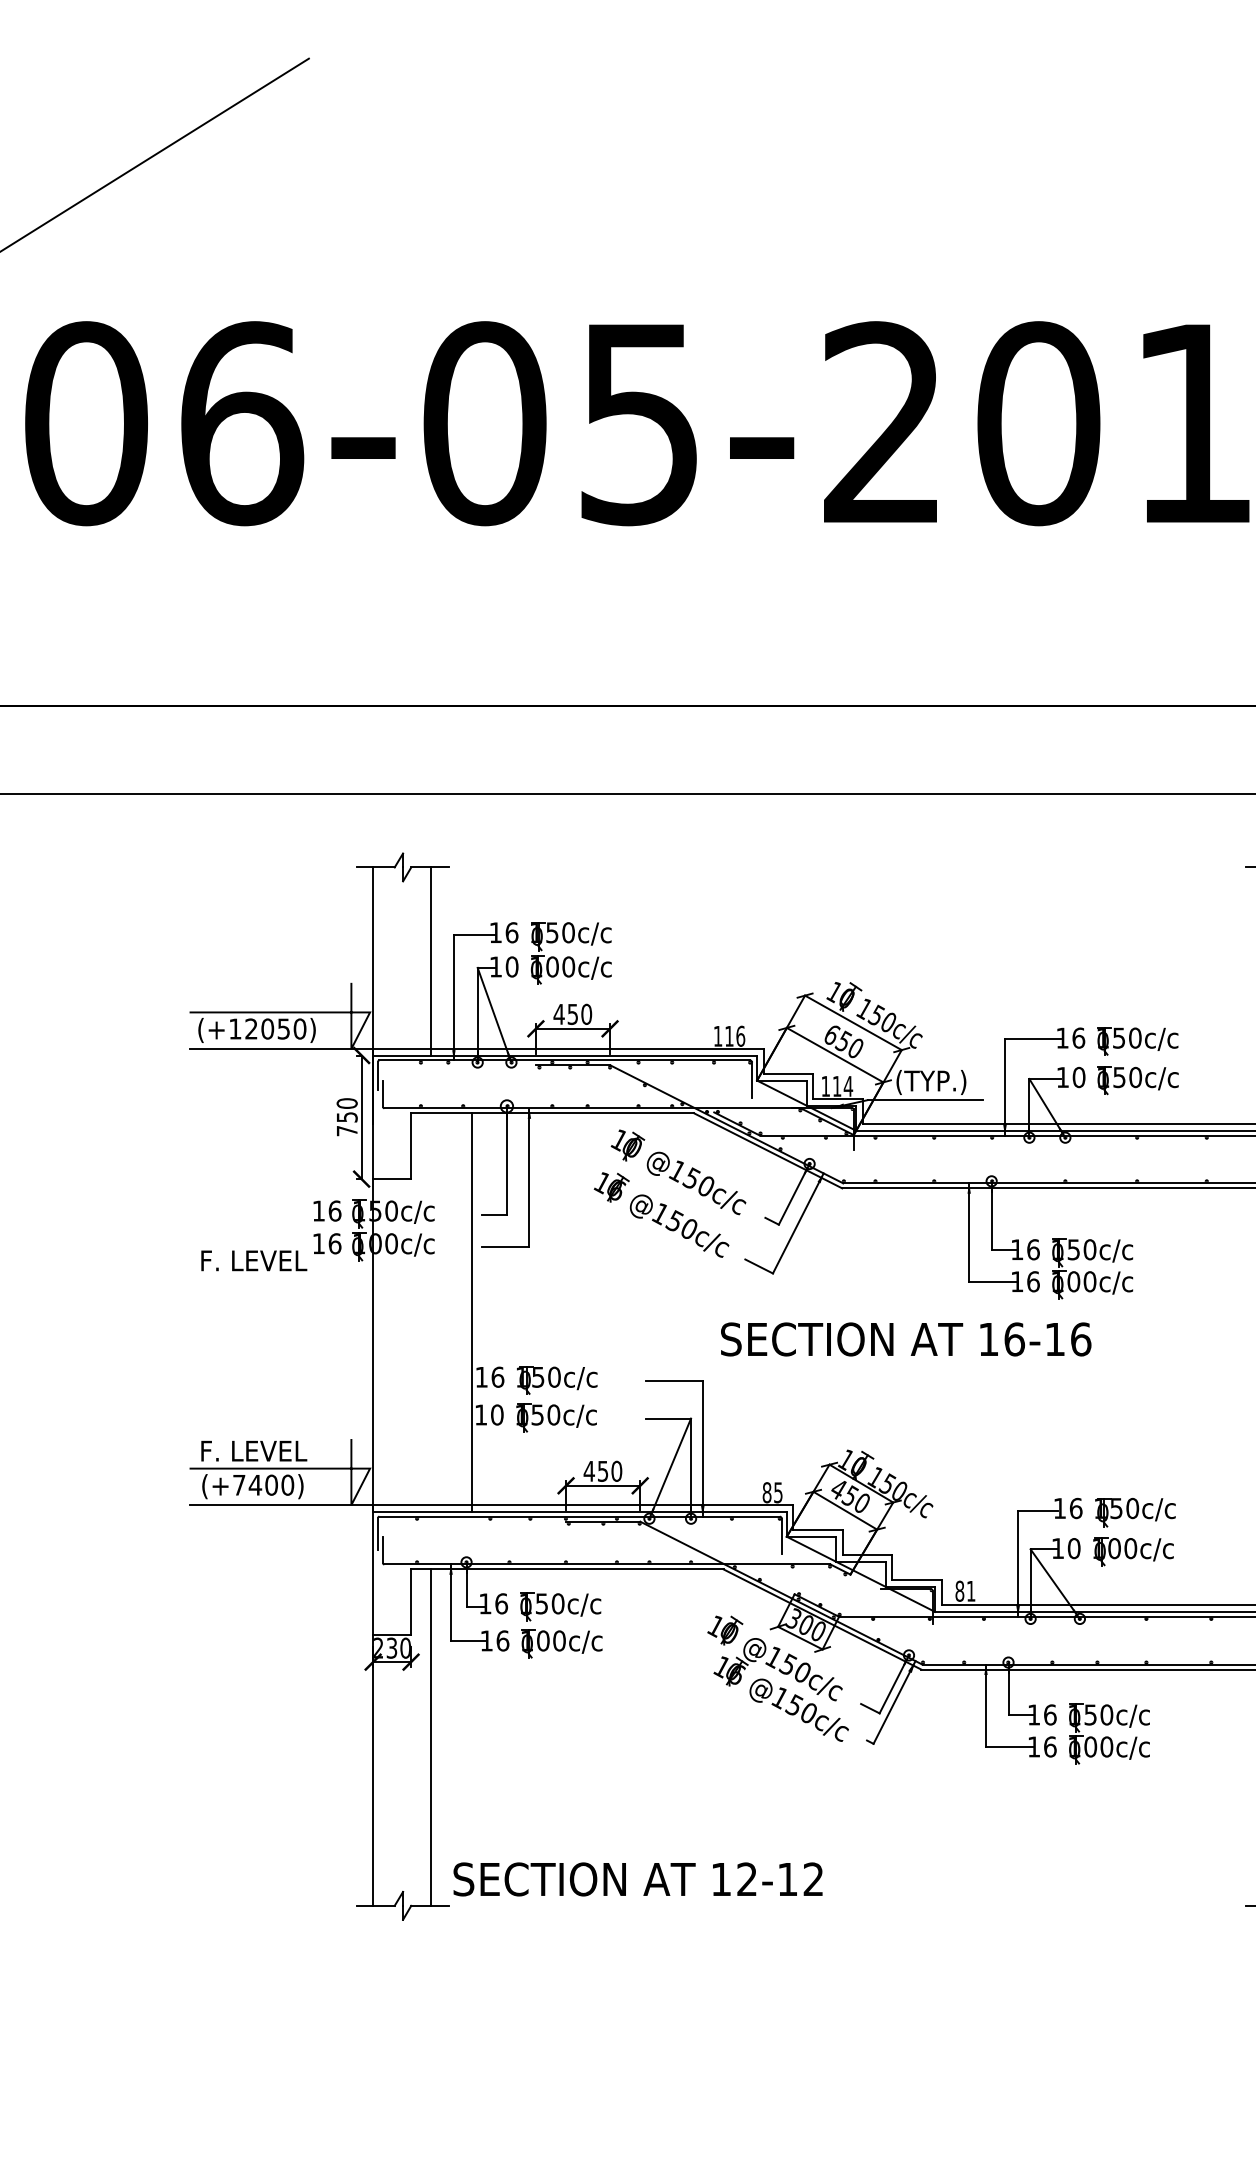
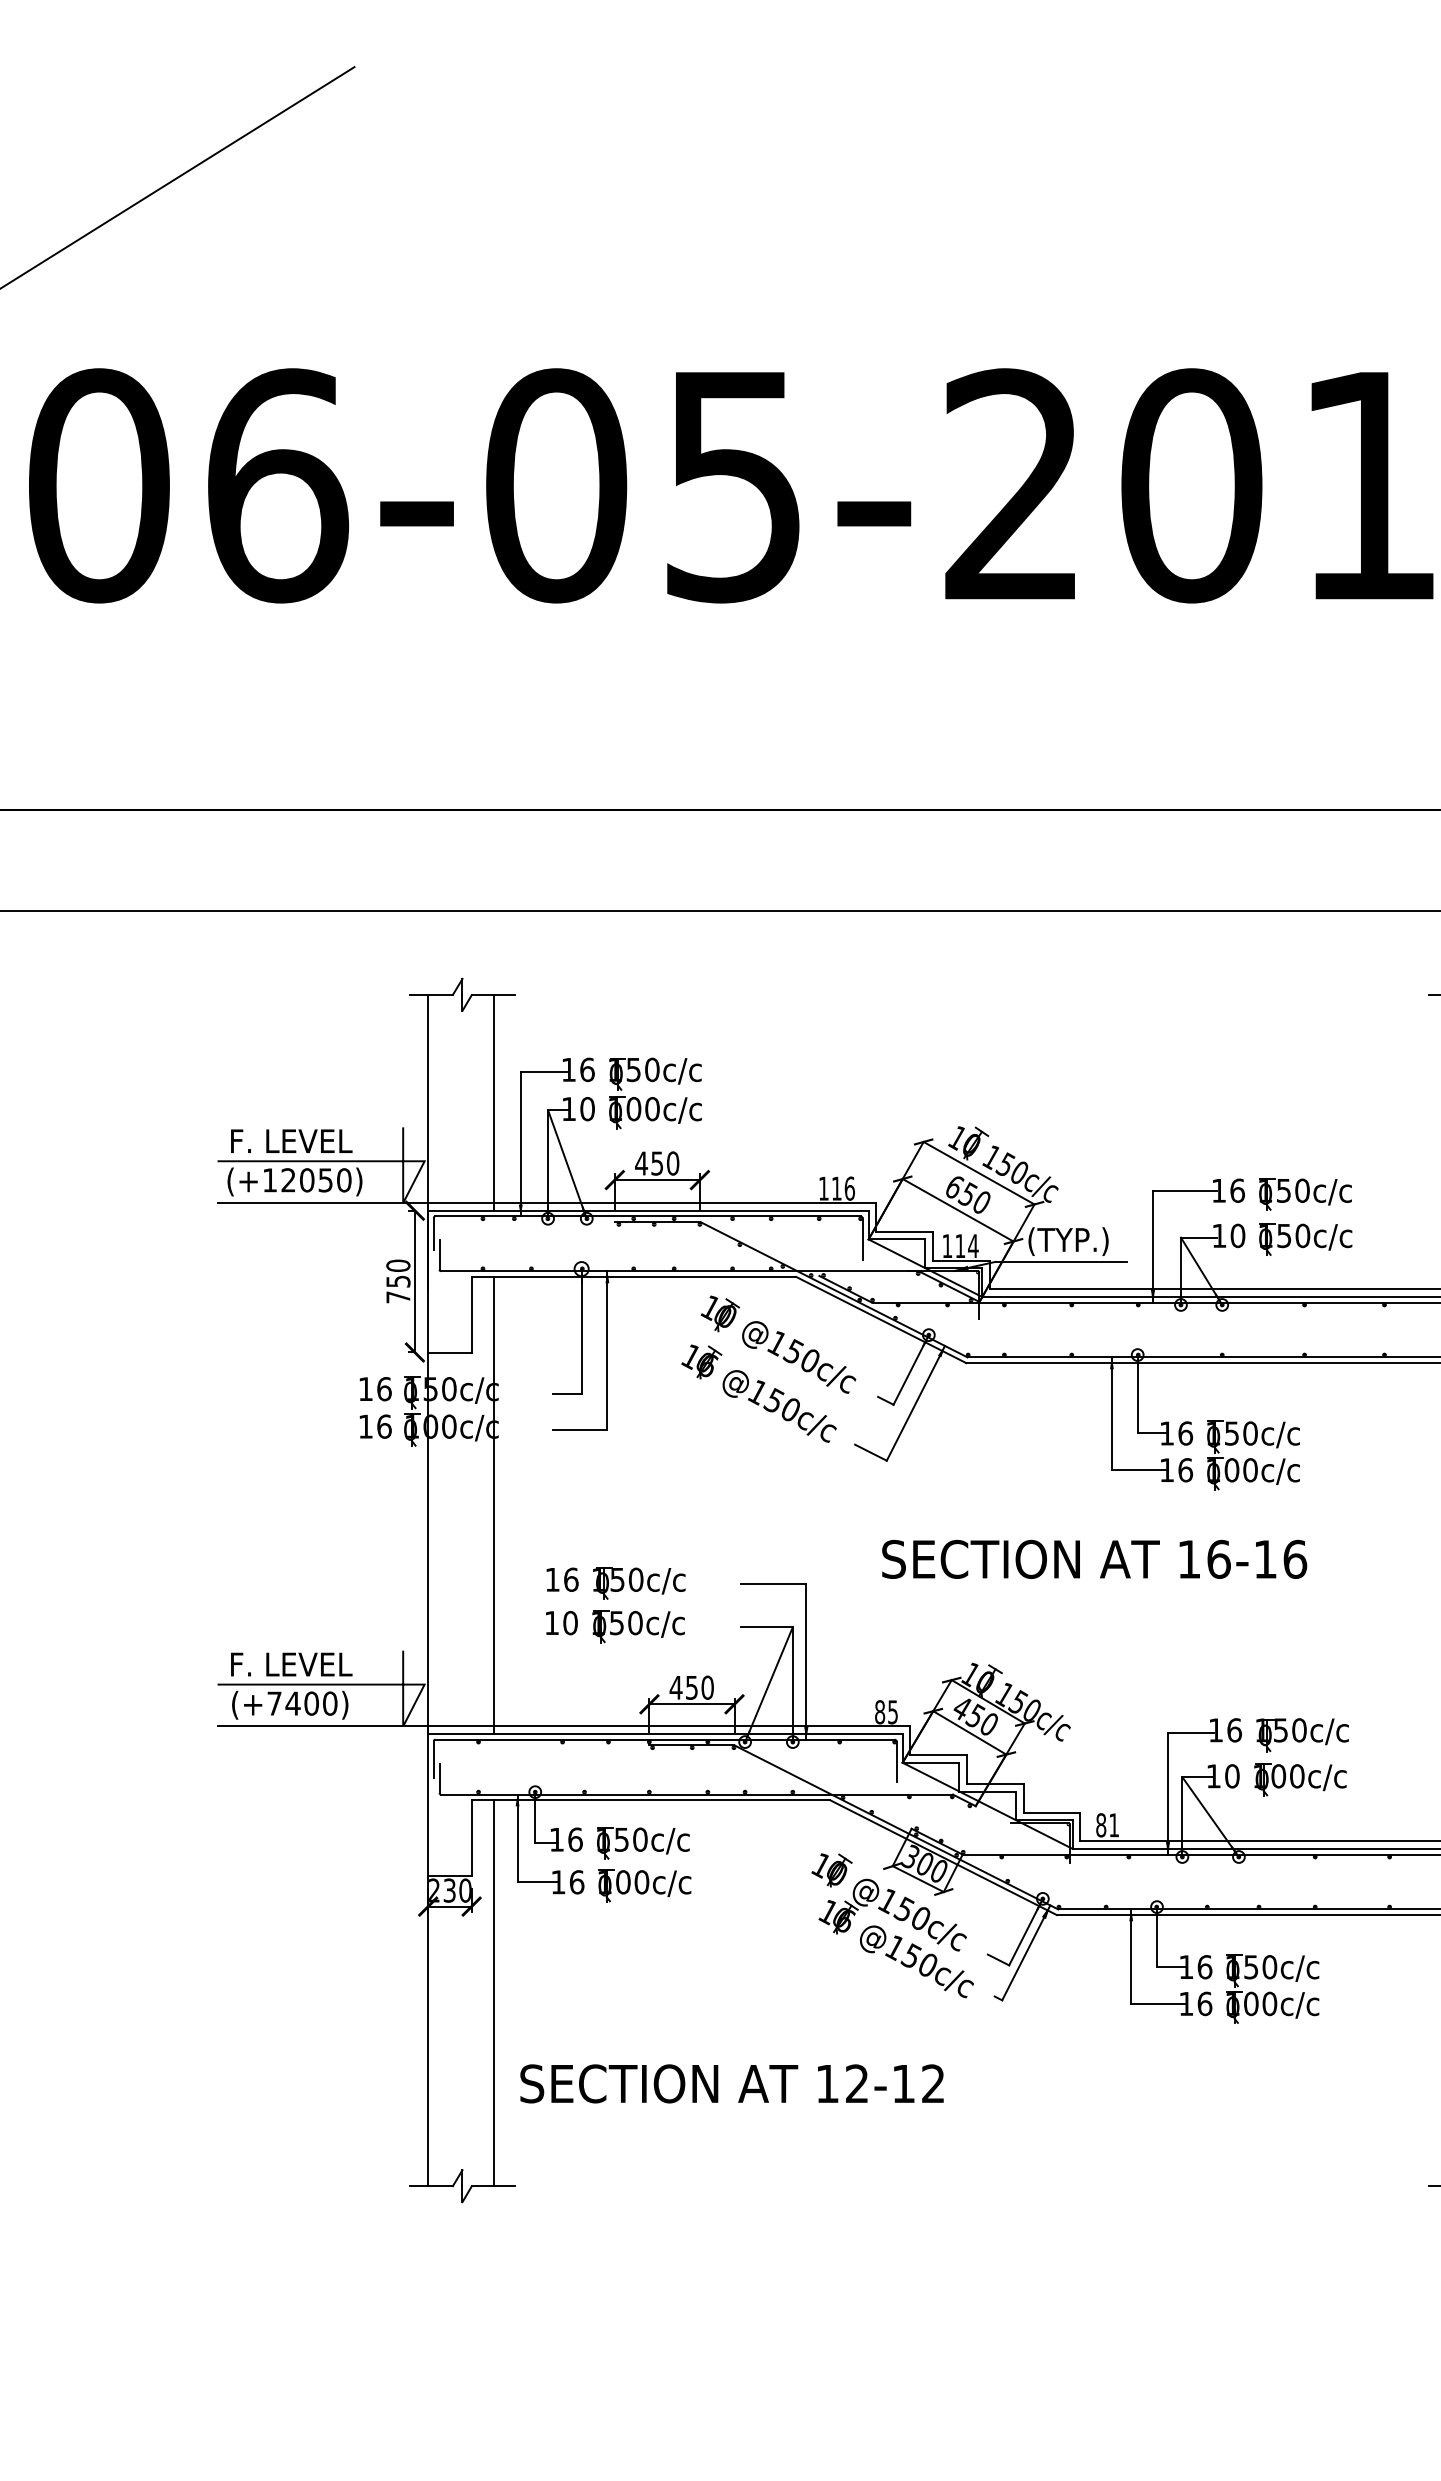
text: (254, 1260) -> (291, 1140), moved
line: (471, 1312) -> (494, 1505), moved
text: (906, 1338) -> (1094, 1558), moved
text: (637, 1879) -> (731, 2083), moved

